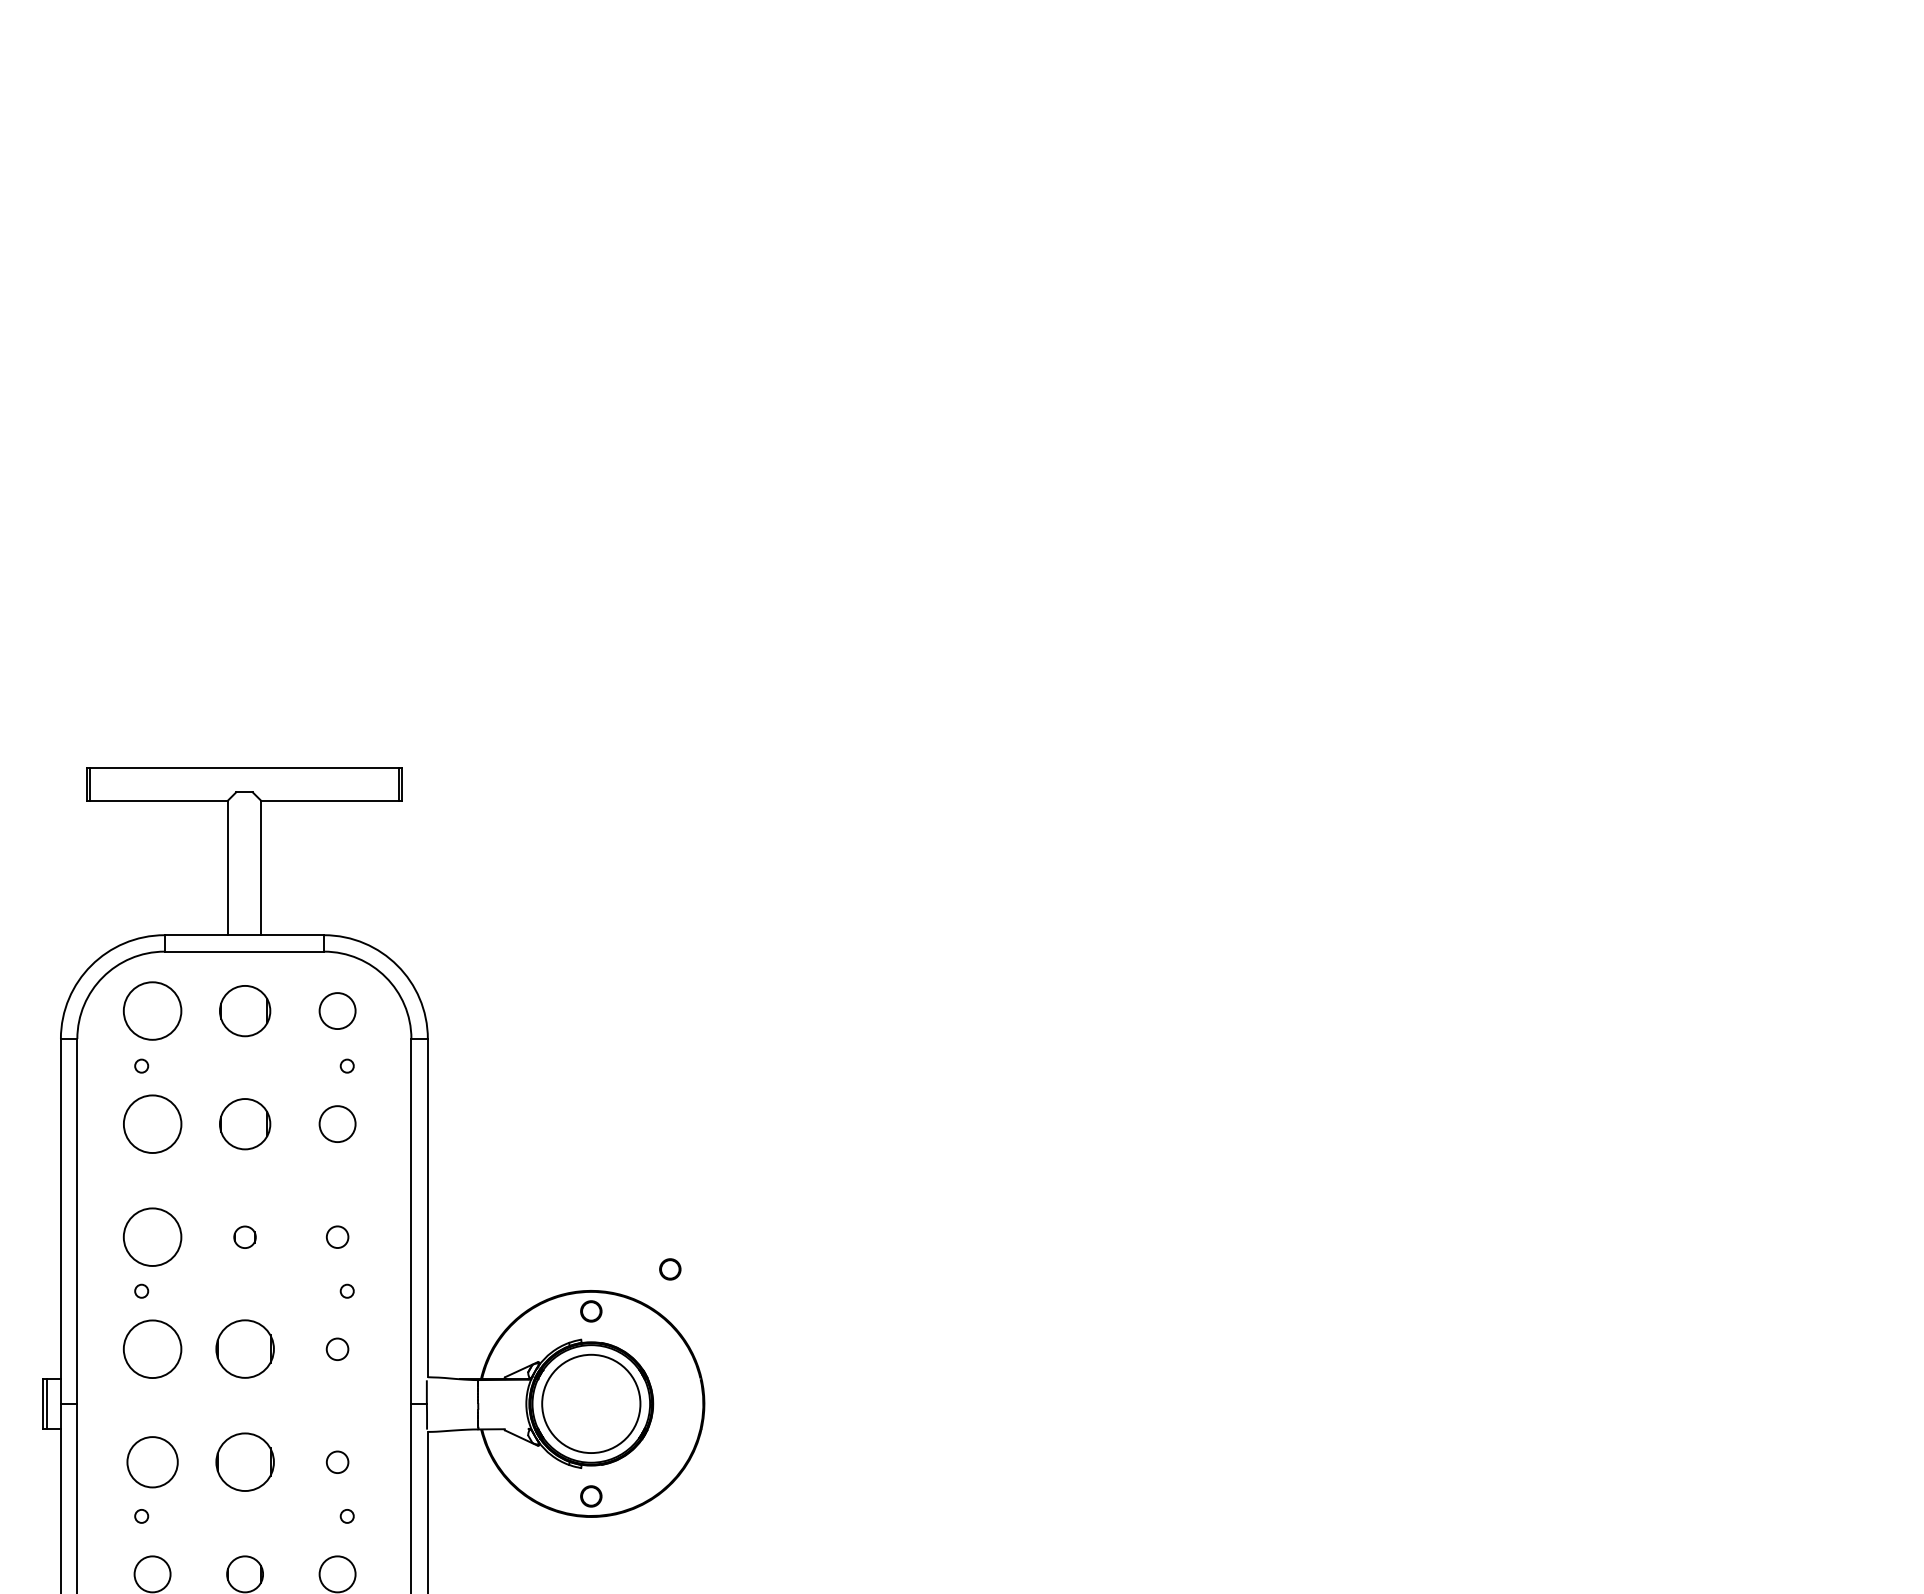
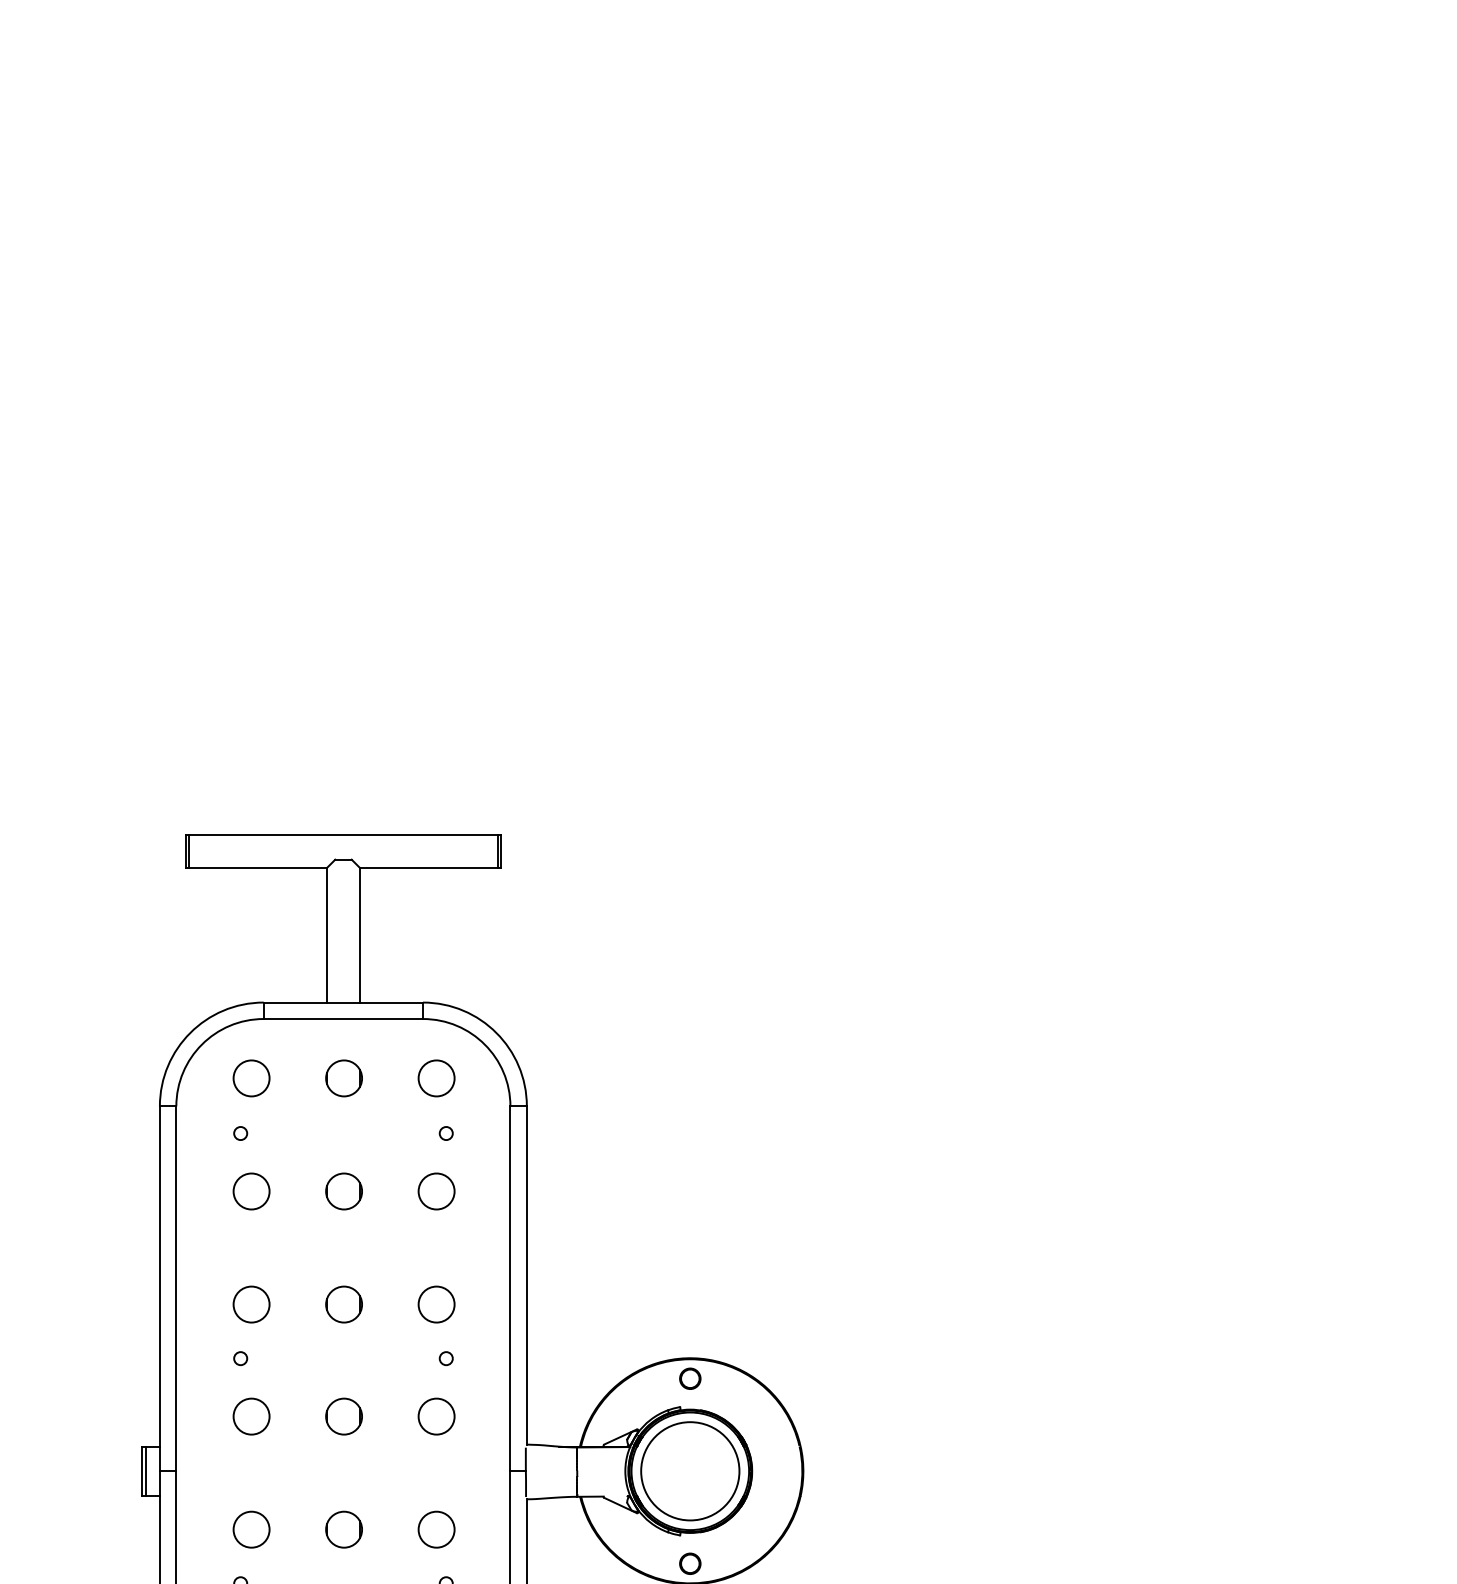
circle: (244, 1010) -> (343, 1077), size x0.71
circle: (152, 1011) -> (251, 1078), size x0.62
circle: (152, 1123) -> (251, 1190), size x0.62
circle: (244, 1123) -> (343, 1190), size x0.71
circle: (152, 1237) -> (251, 1304), size x0.62
part: (244, 1237) -> (343, 1304), size x1.67
circle: (337, 1237) -> (436, 1304), size x1.67
circle: (670, 1269) -> (769, 1336), removed
circle: (152, 1349) -> (251, 1416), size x0.62
part: (244, 1349) -> (343, 1416), size x0.62
circle: (337, 1349) -> (436, 1416), size x1.67
circle: (152, 1462) -> (251, 1529), size x0.71
part: (244, 1462) -> (343, 1529), size x0.62
circle: (337, 1462) -> (436, 1529), size x1.67

